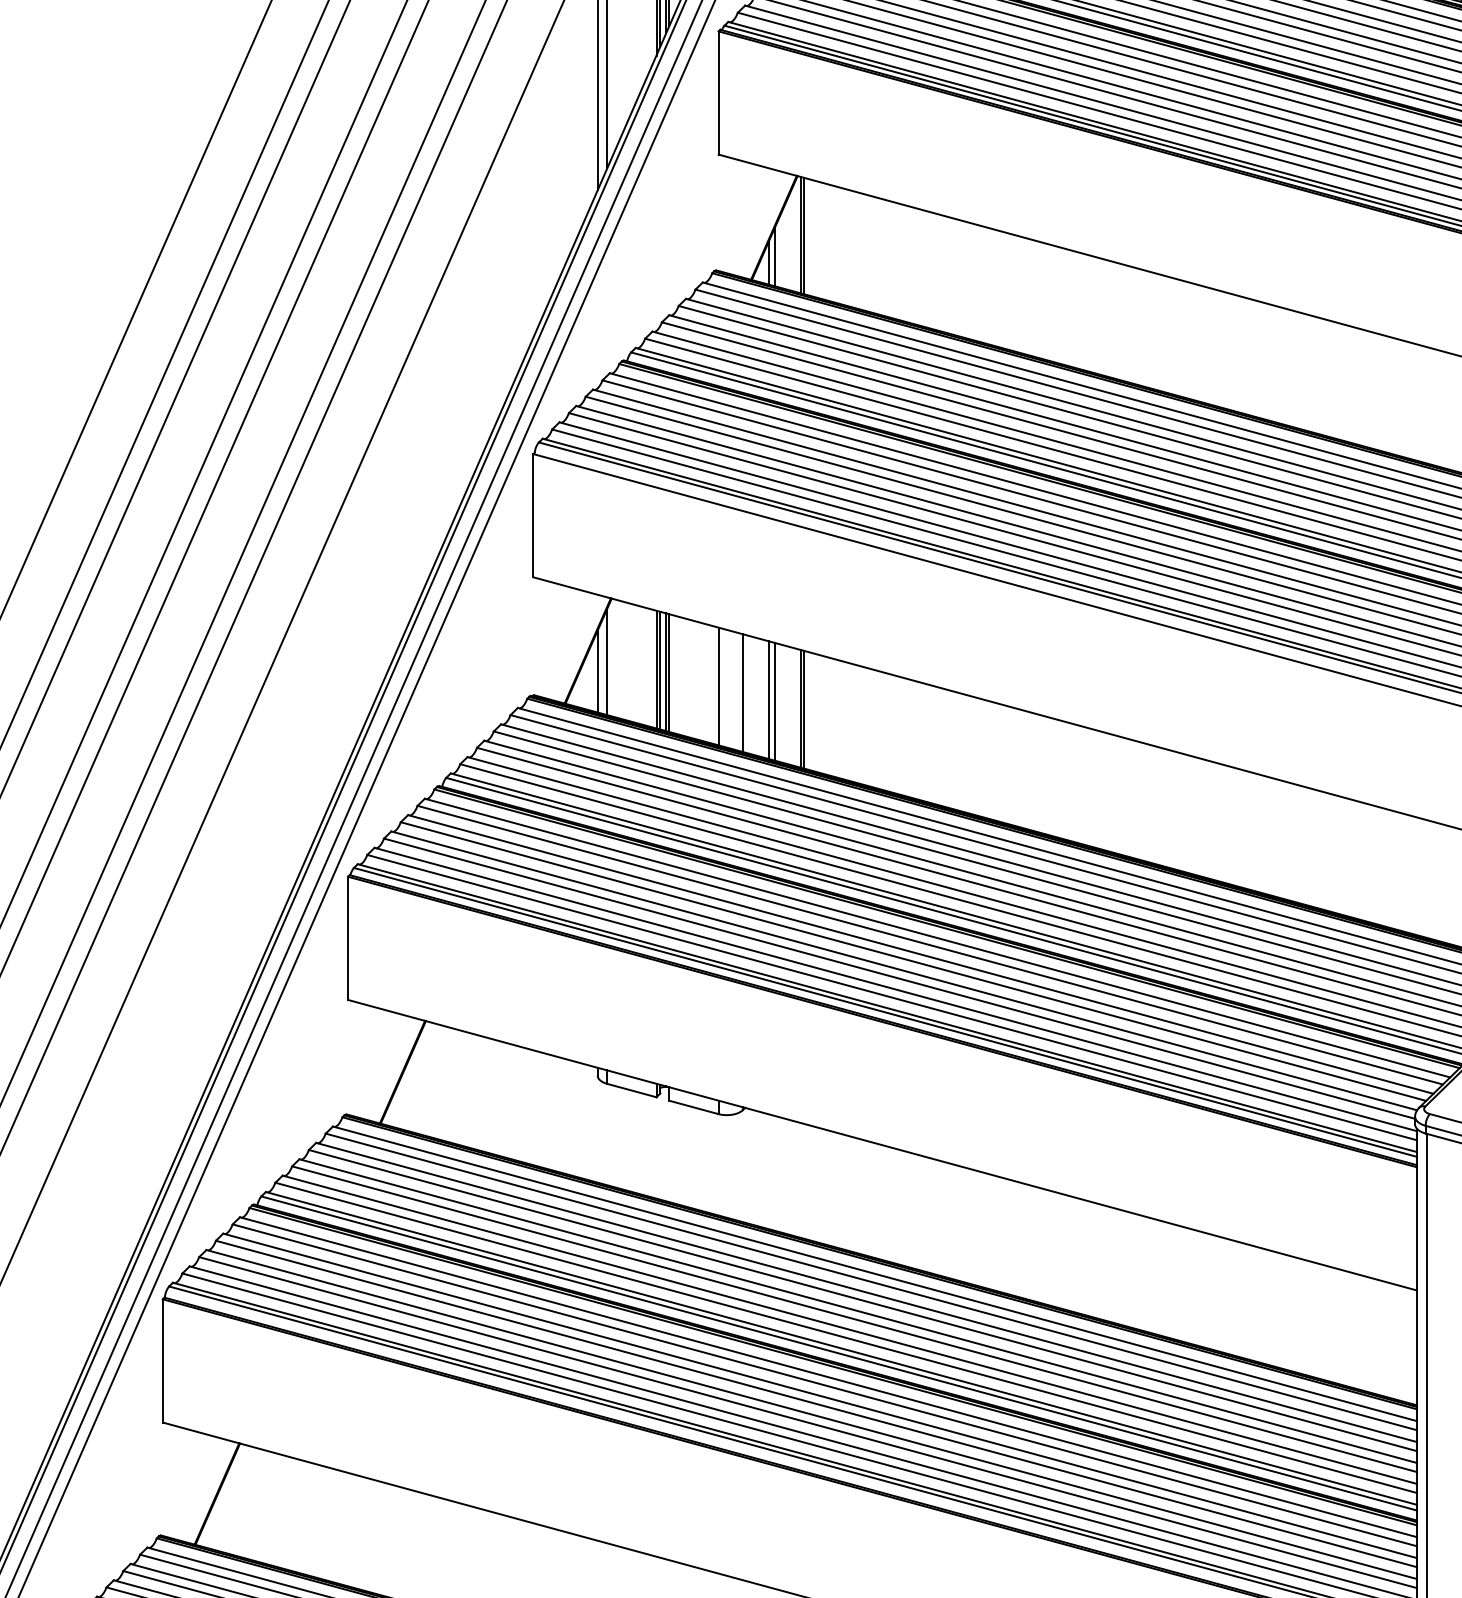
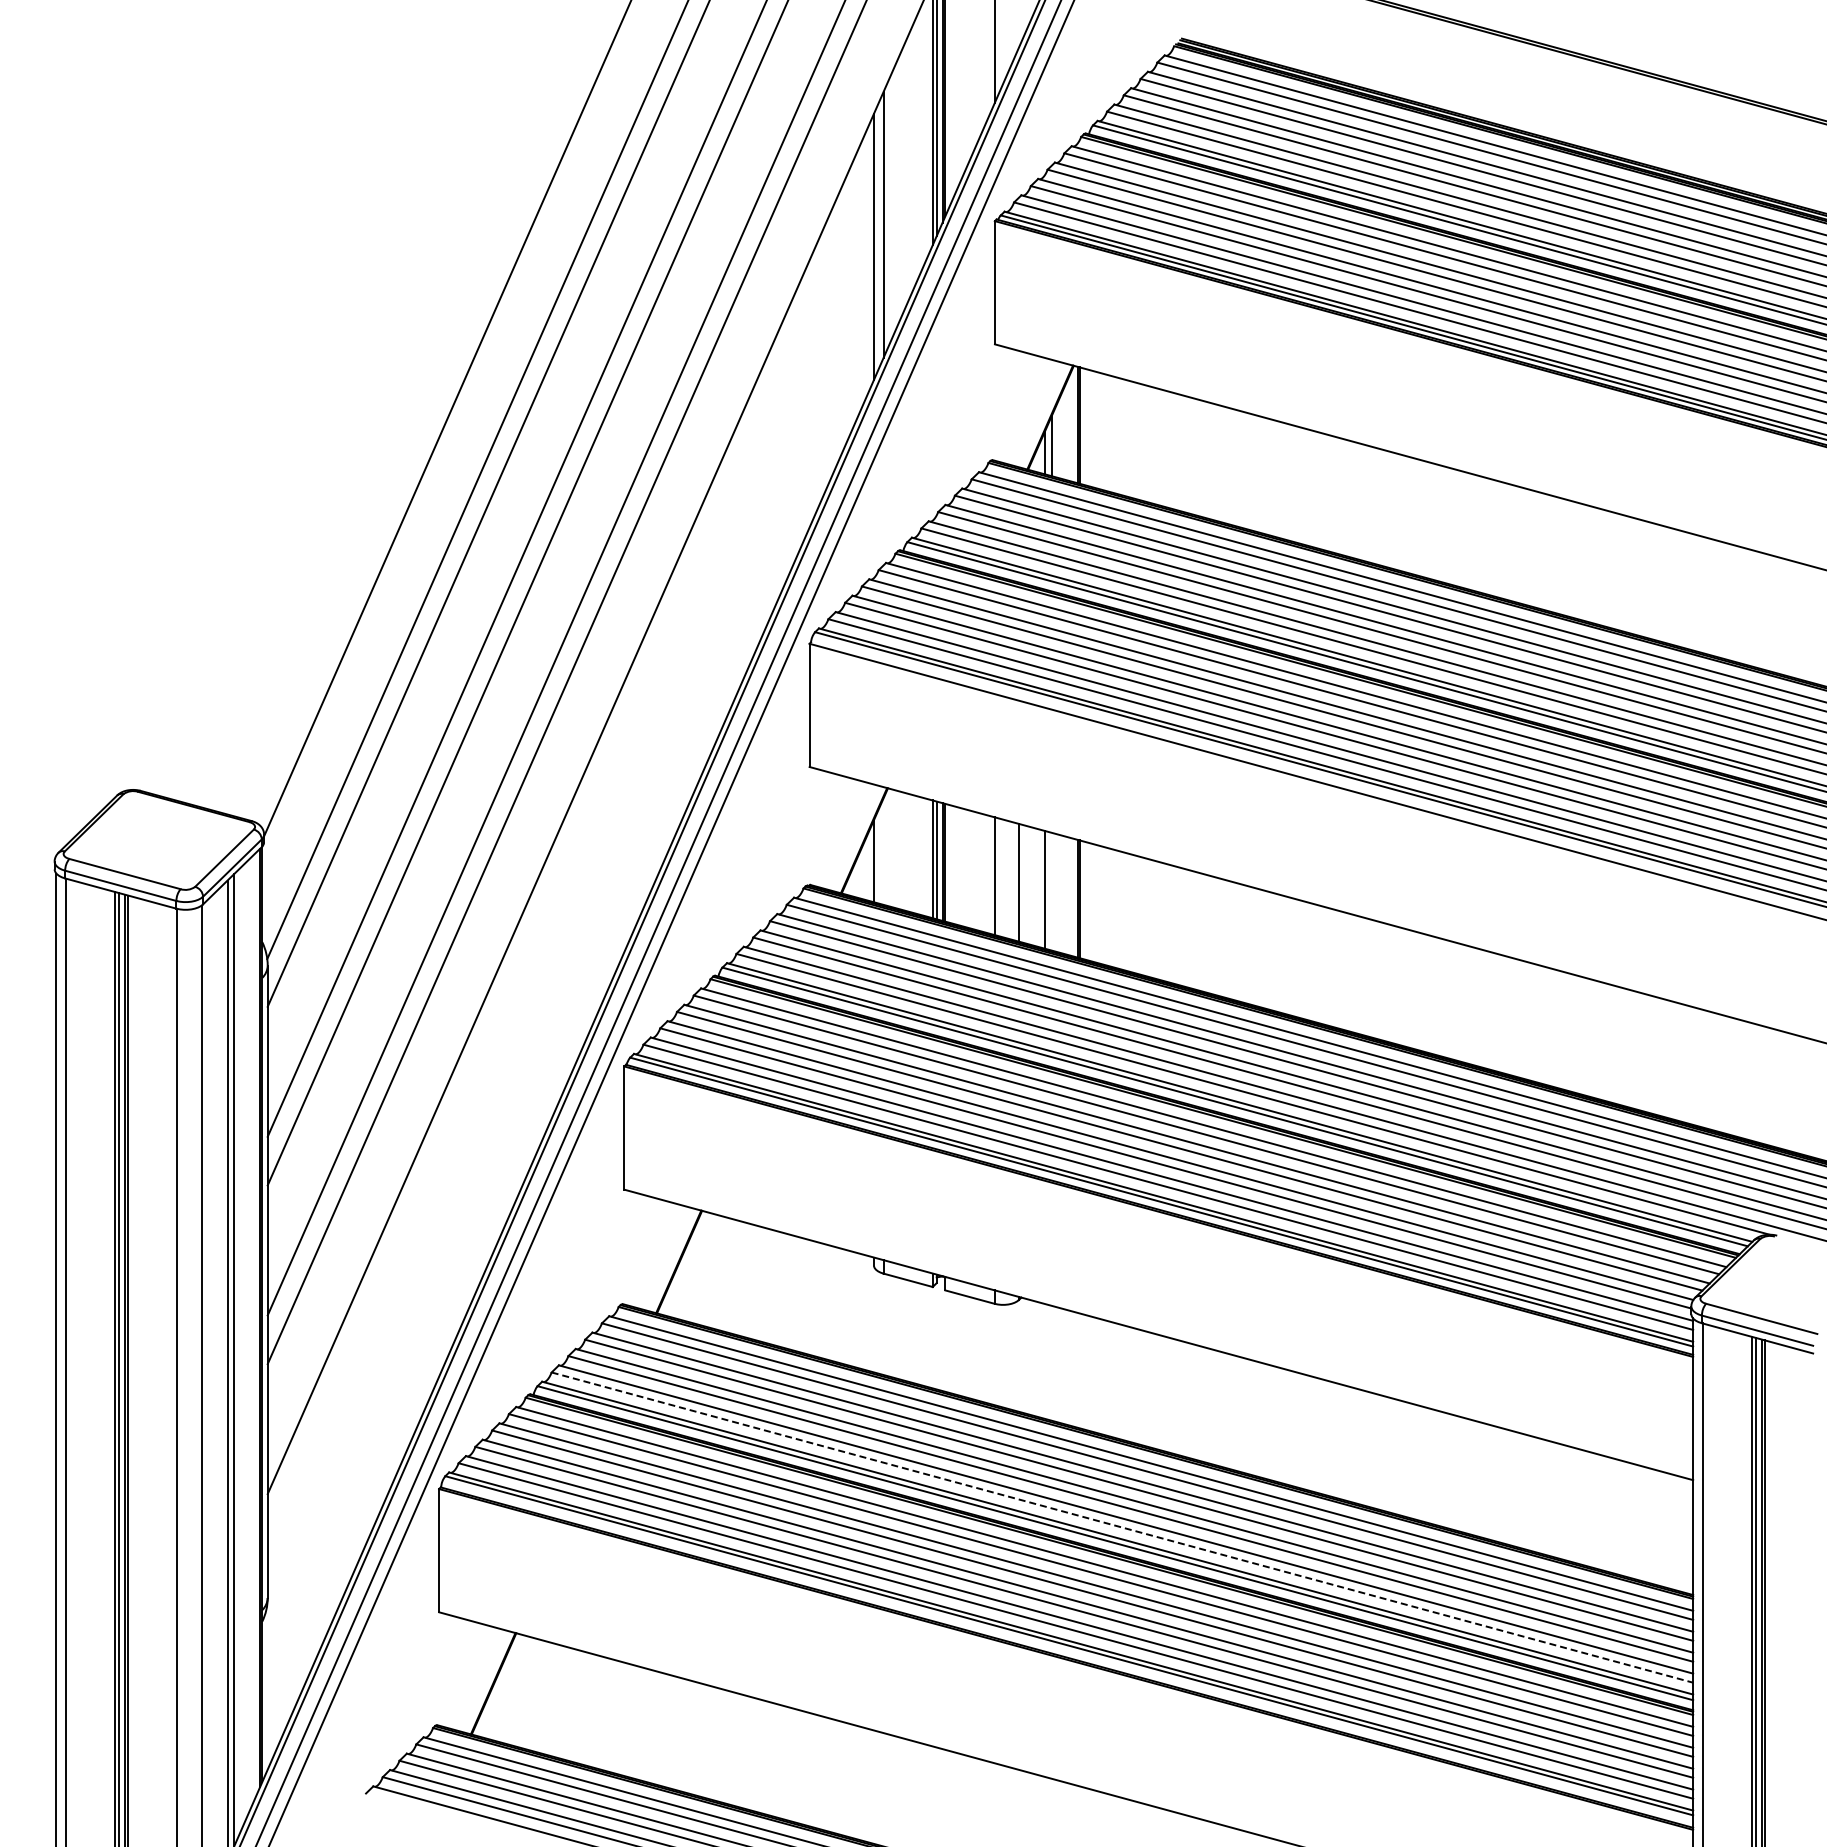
line: (607, 661) -> (883, 851), removed
line: (775, 701) -> (1051, 891), removed
line: (846, 1337) -> (1122, 1527), solid -> dashed

